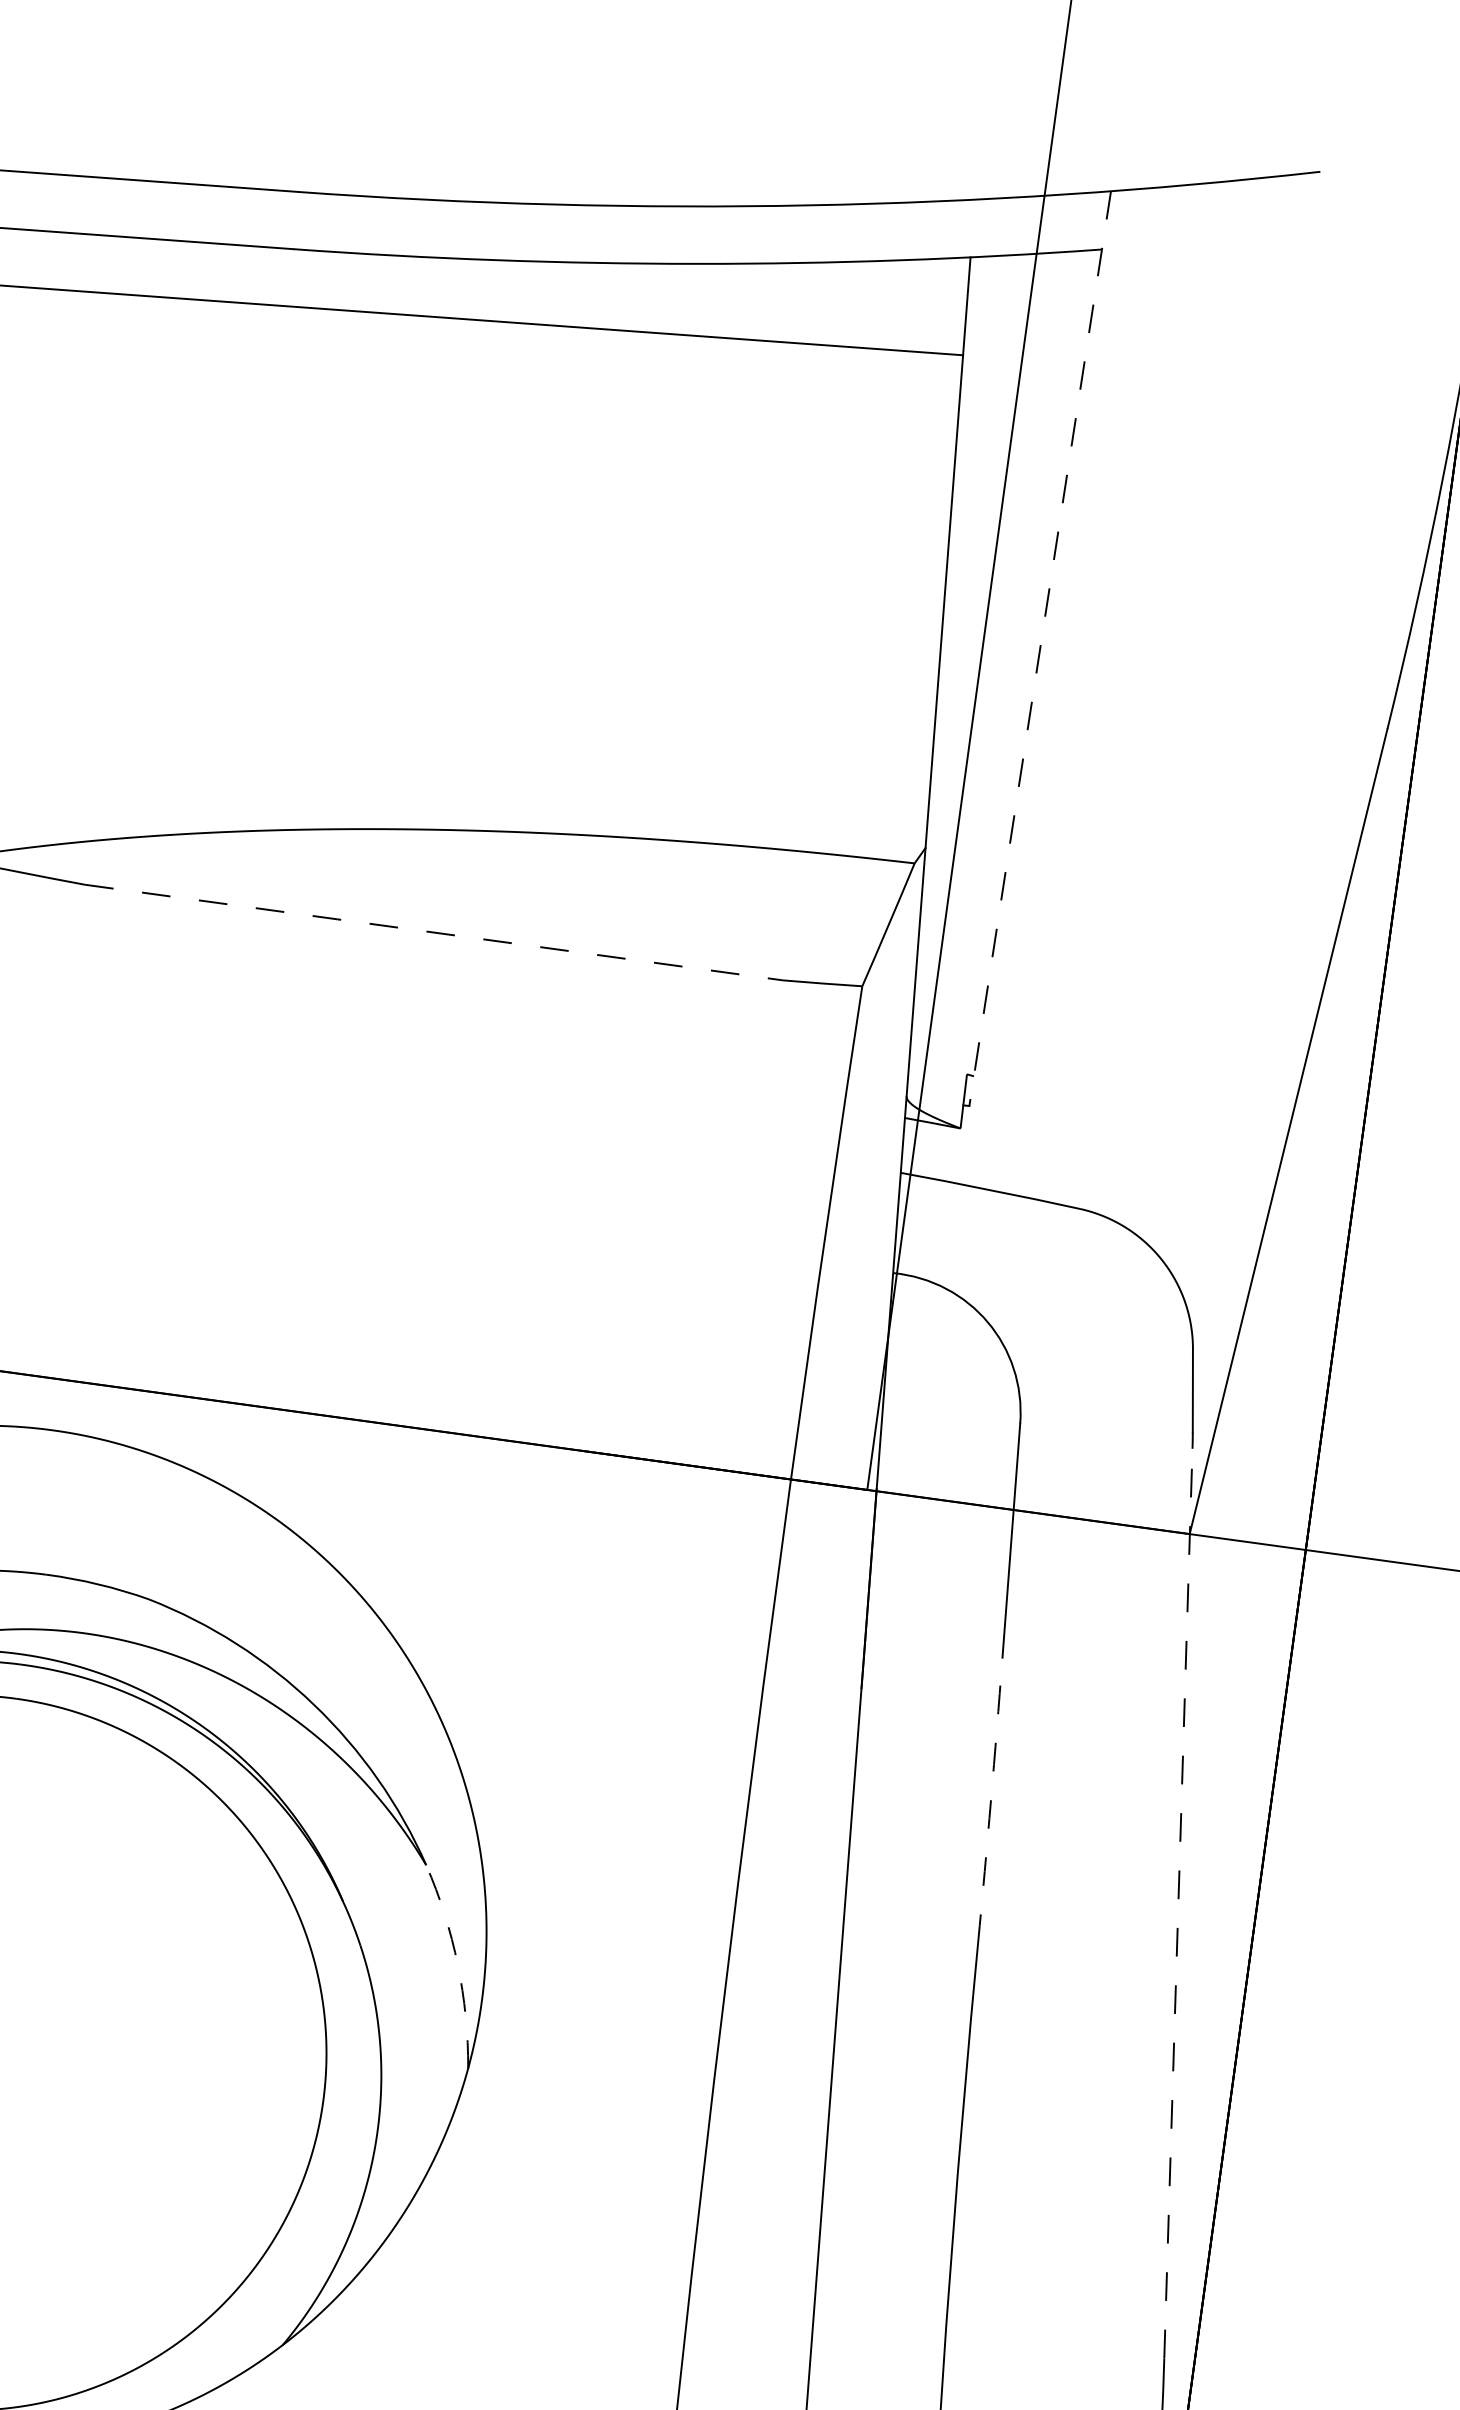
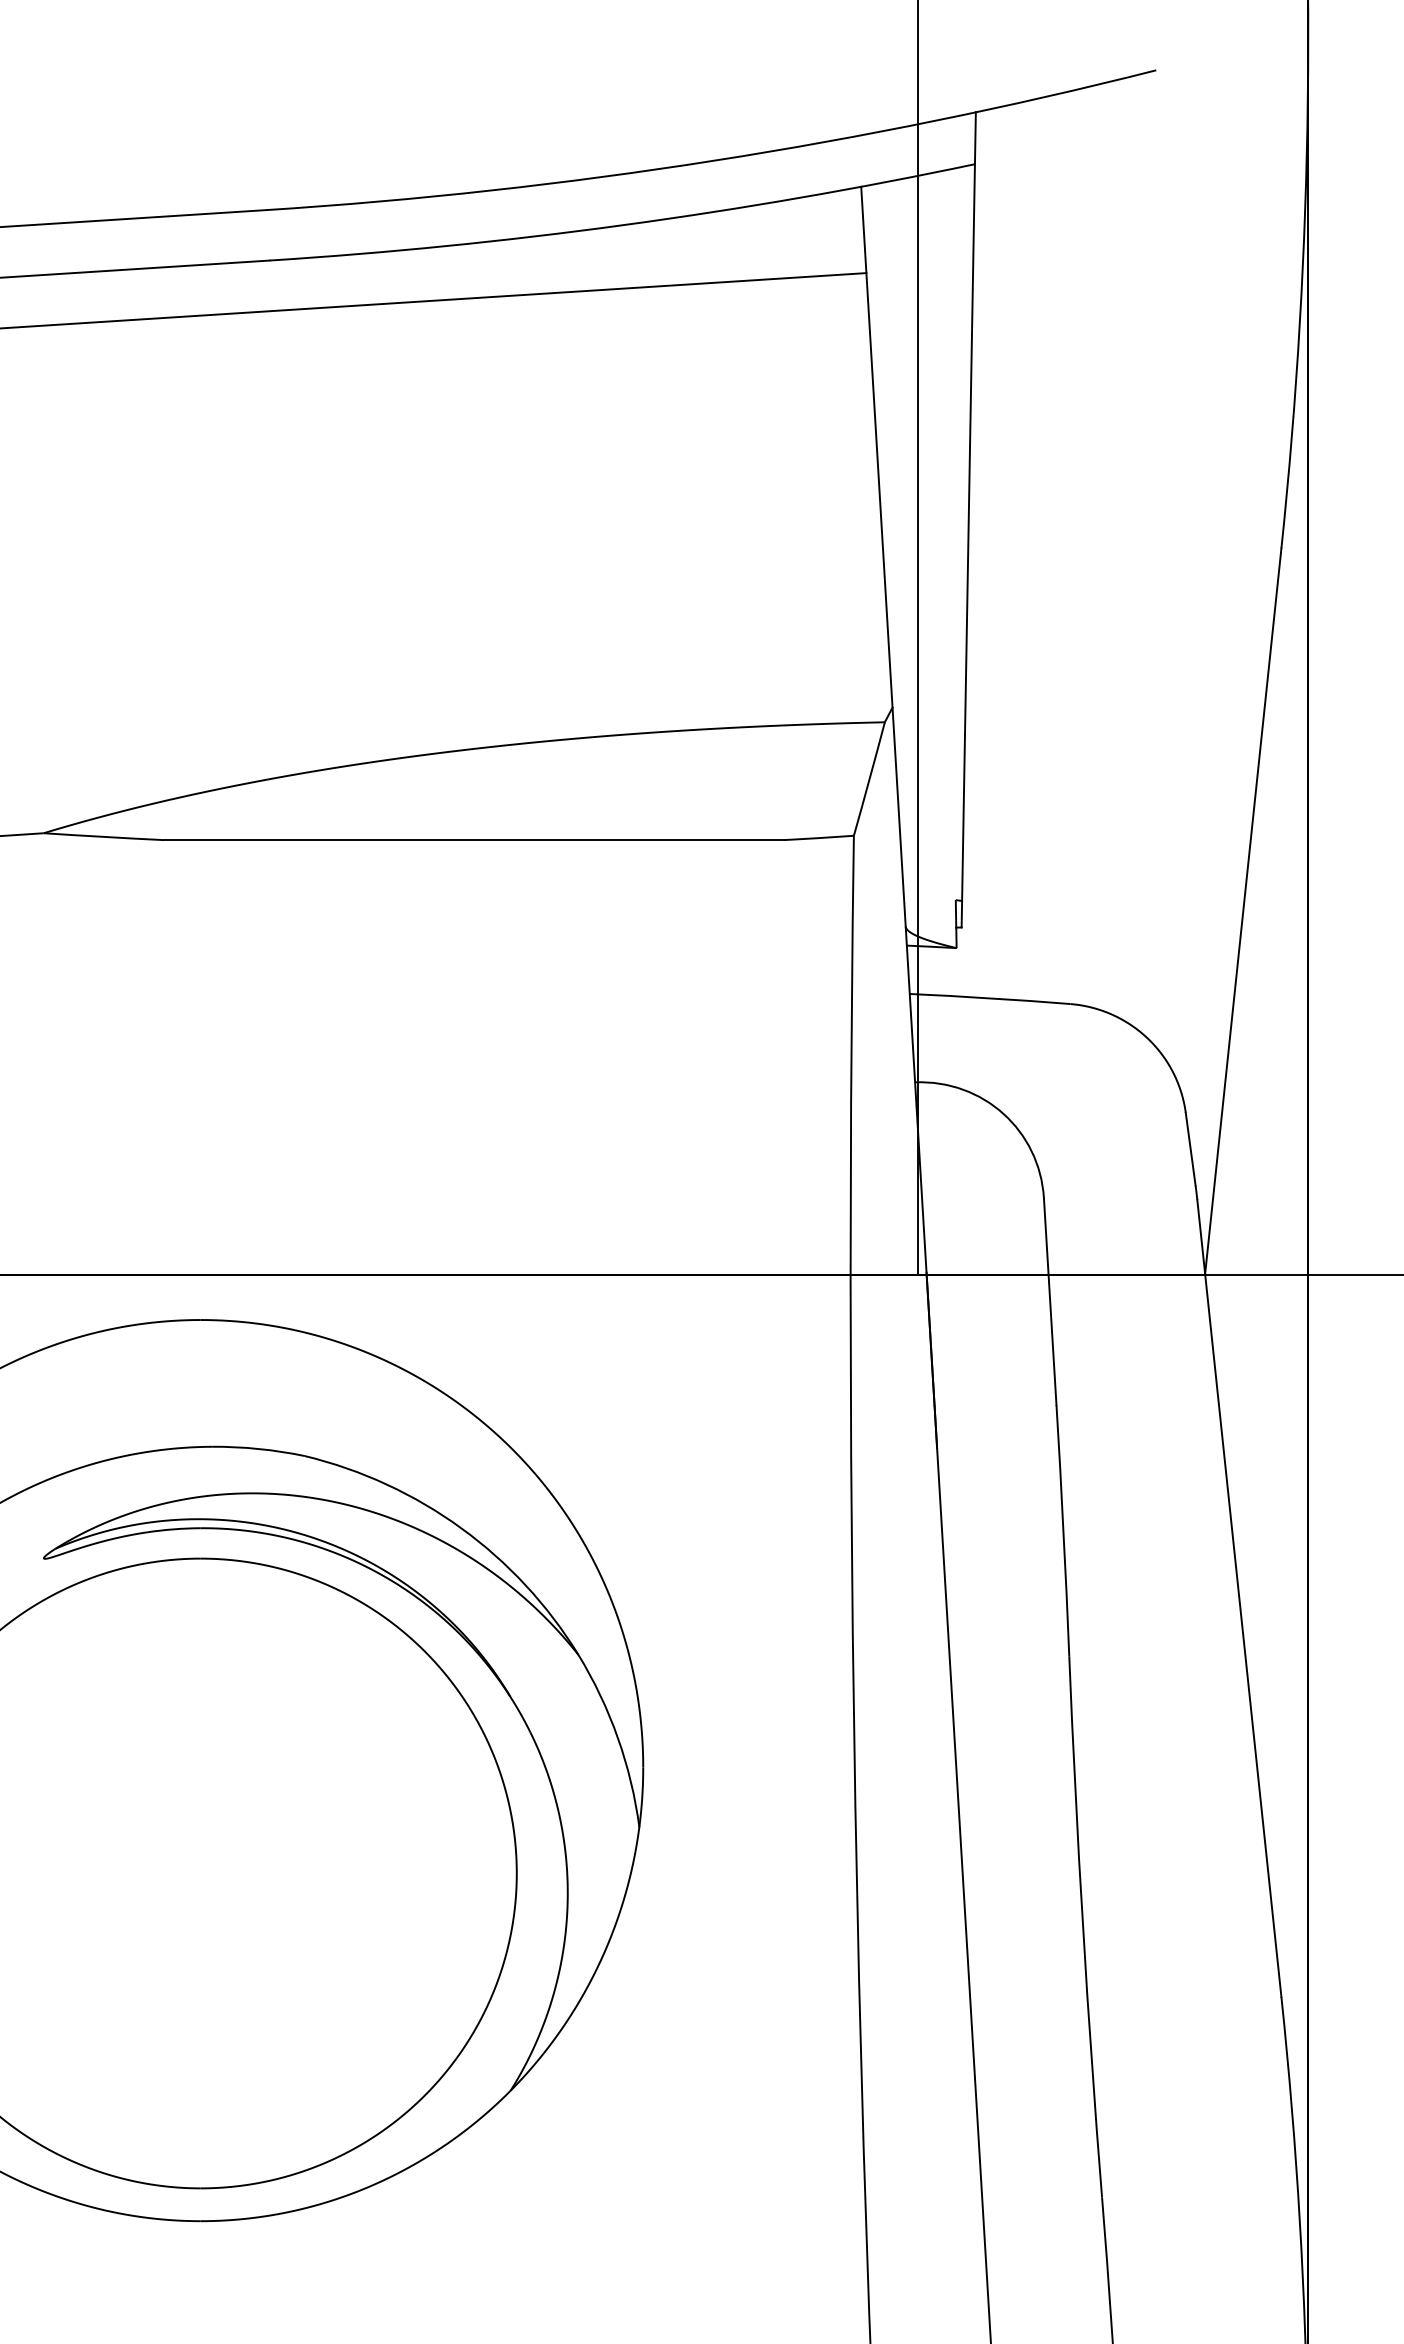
line: (1039, 648) -> (968, 519), dashed -> solid
line: (434, 933) -> (474, 840), dashed -> solid
arc: (991, 1800) -> (1063, 1530), dashed -> solid
line: (1178, 1903) -> (1239, 1598), dashed -> solid
arc: (457, 1965) -> (617, 1738), dashed -> solid

